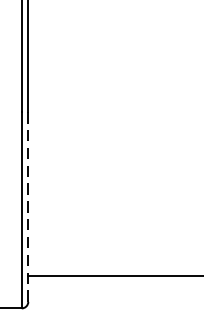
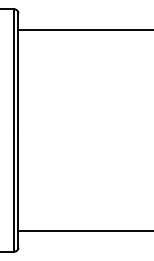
line: (28, 207) -> (18, 189), dashed -> solid

